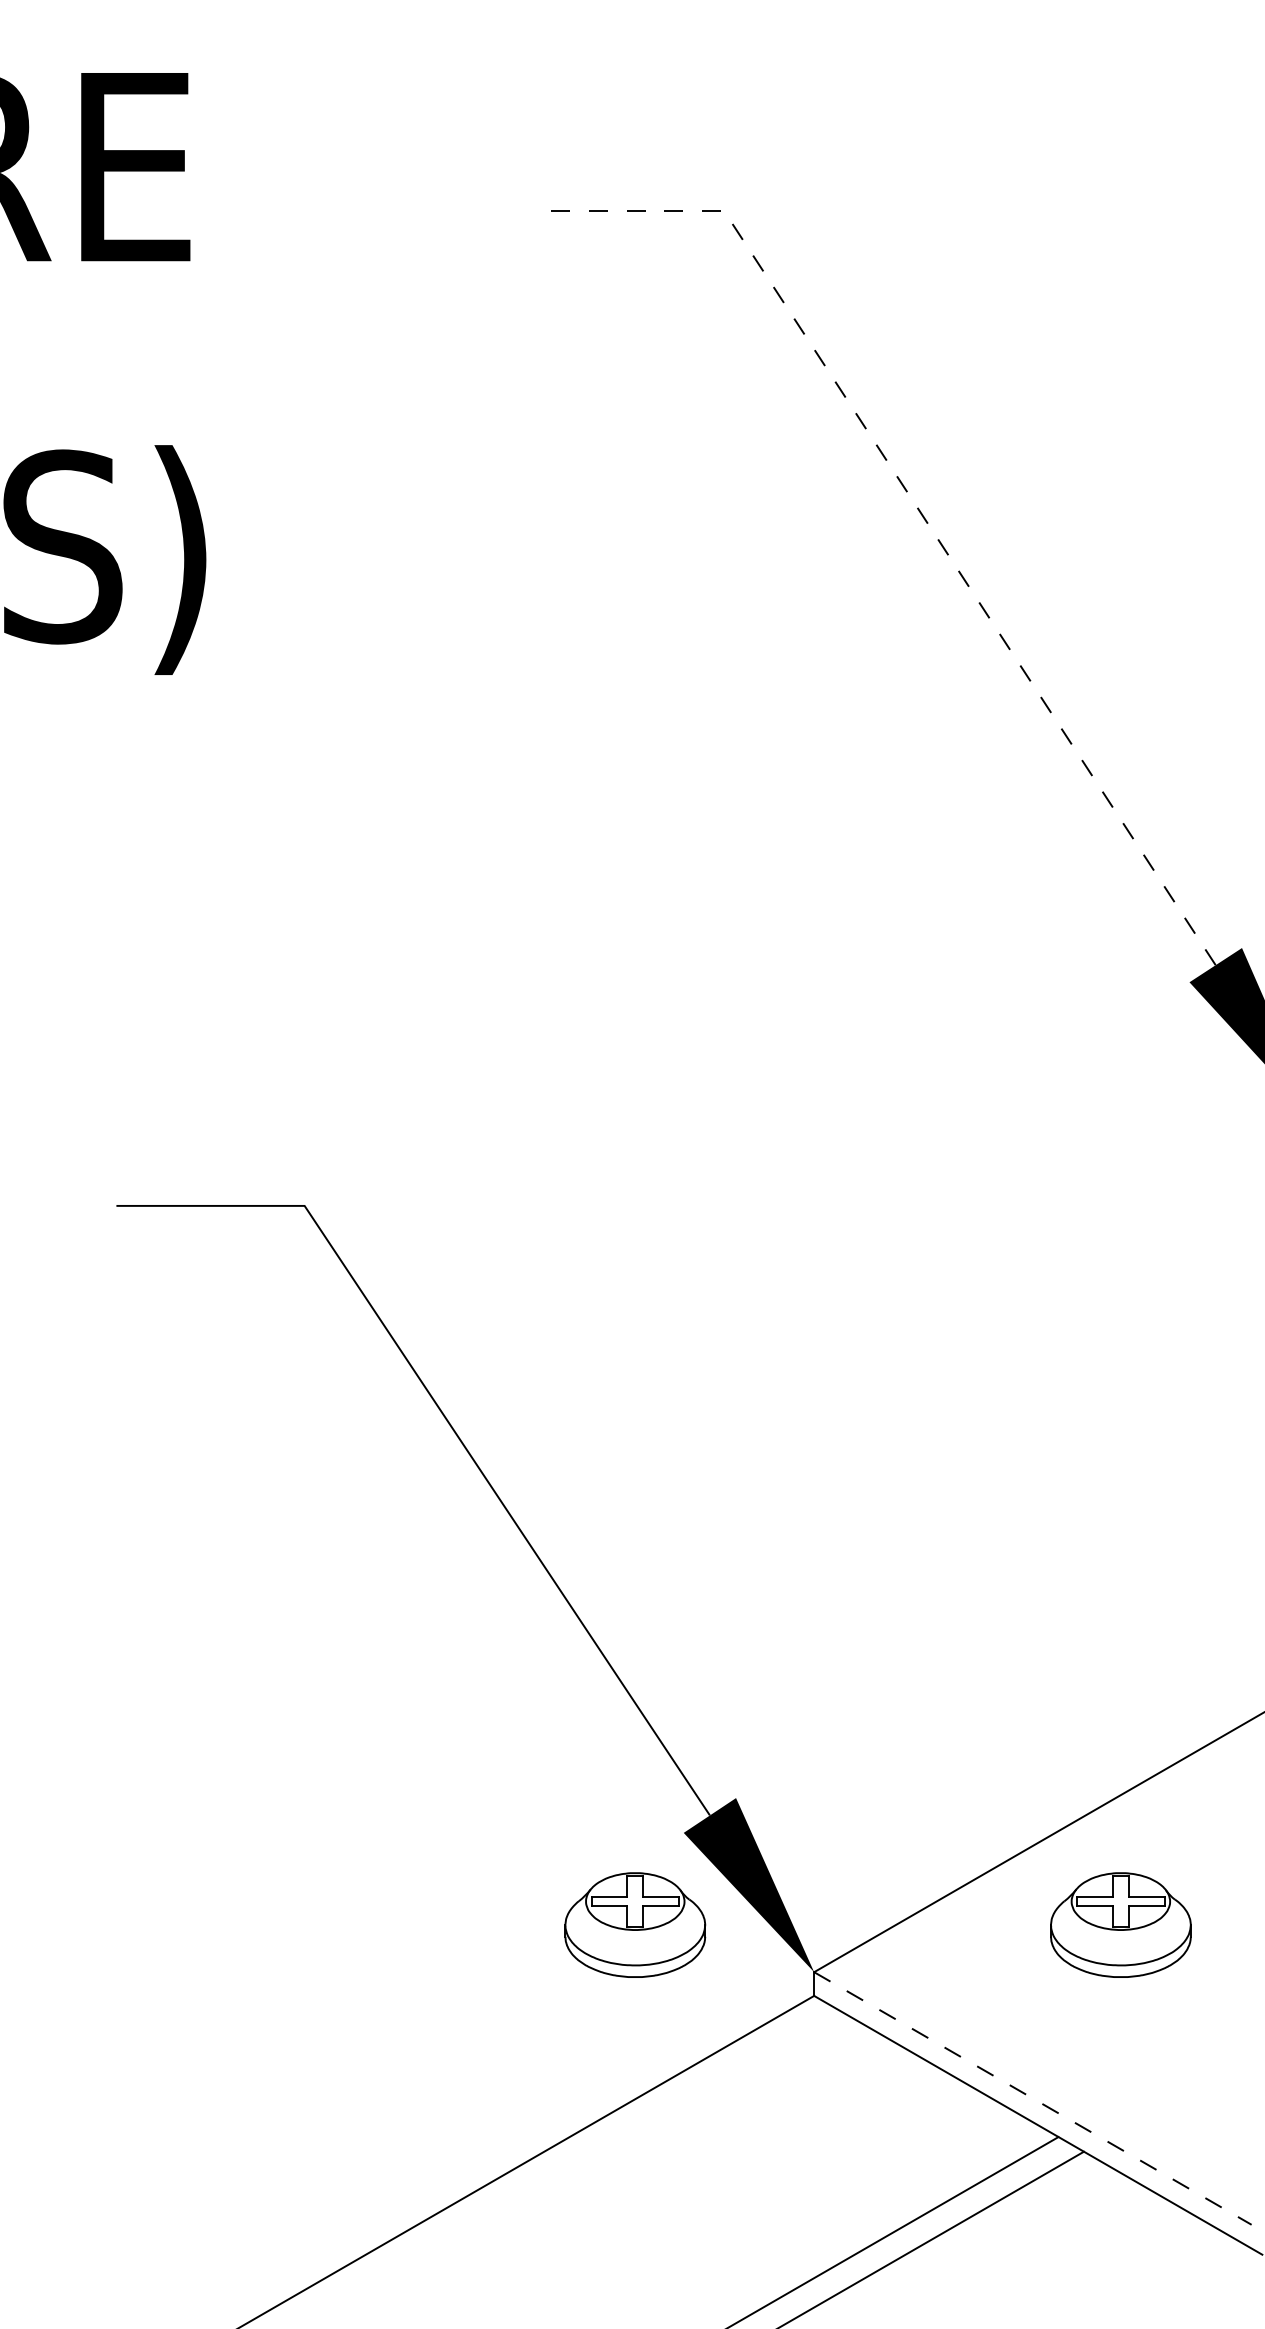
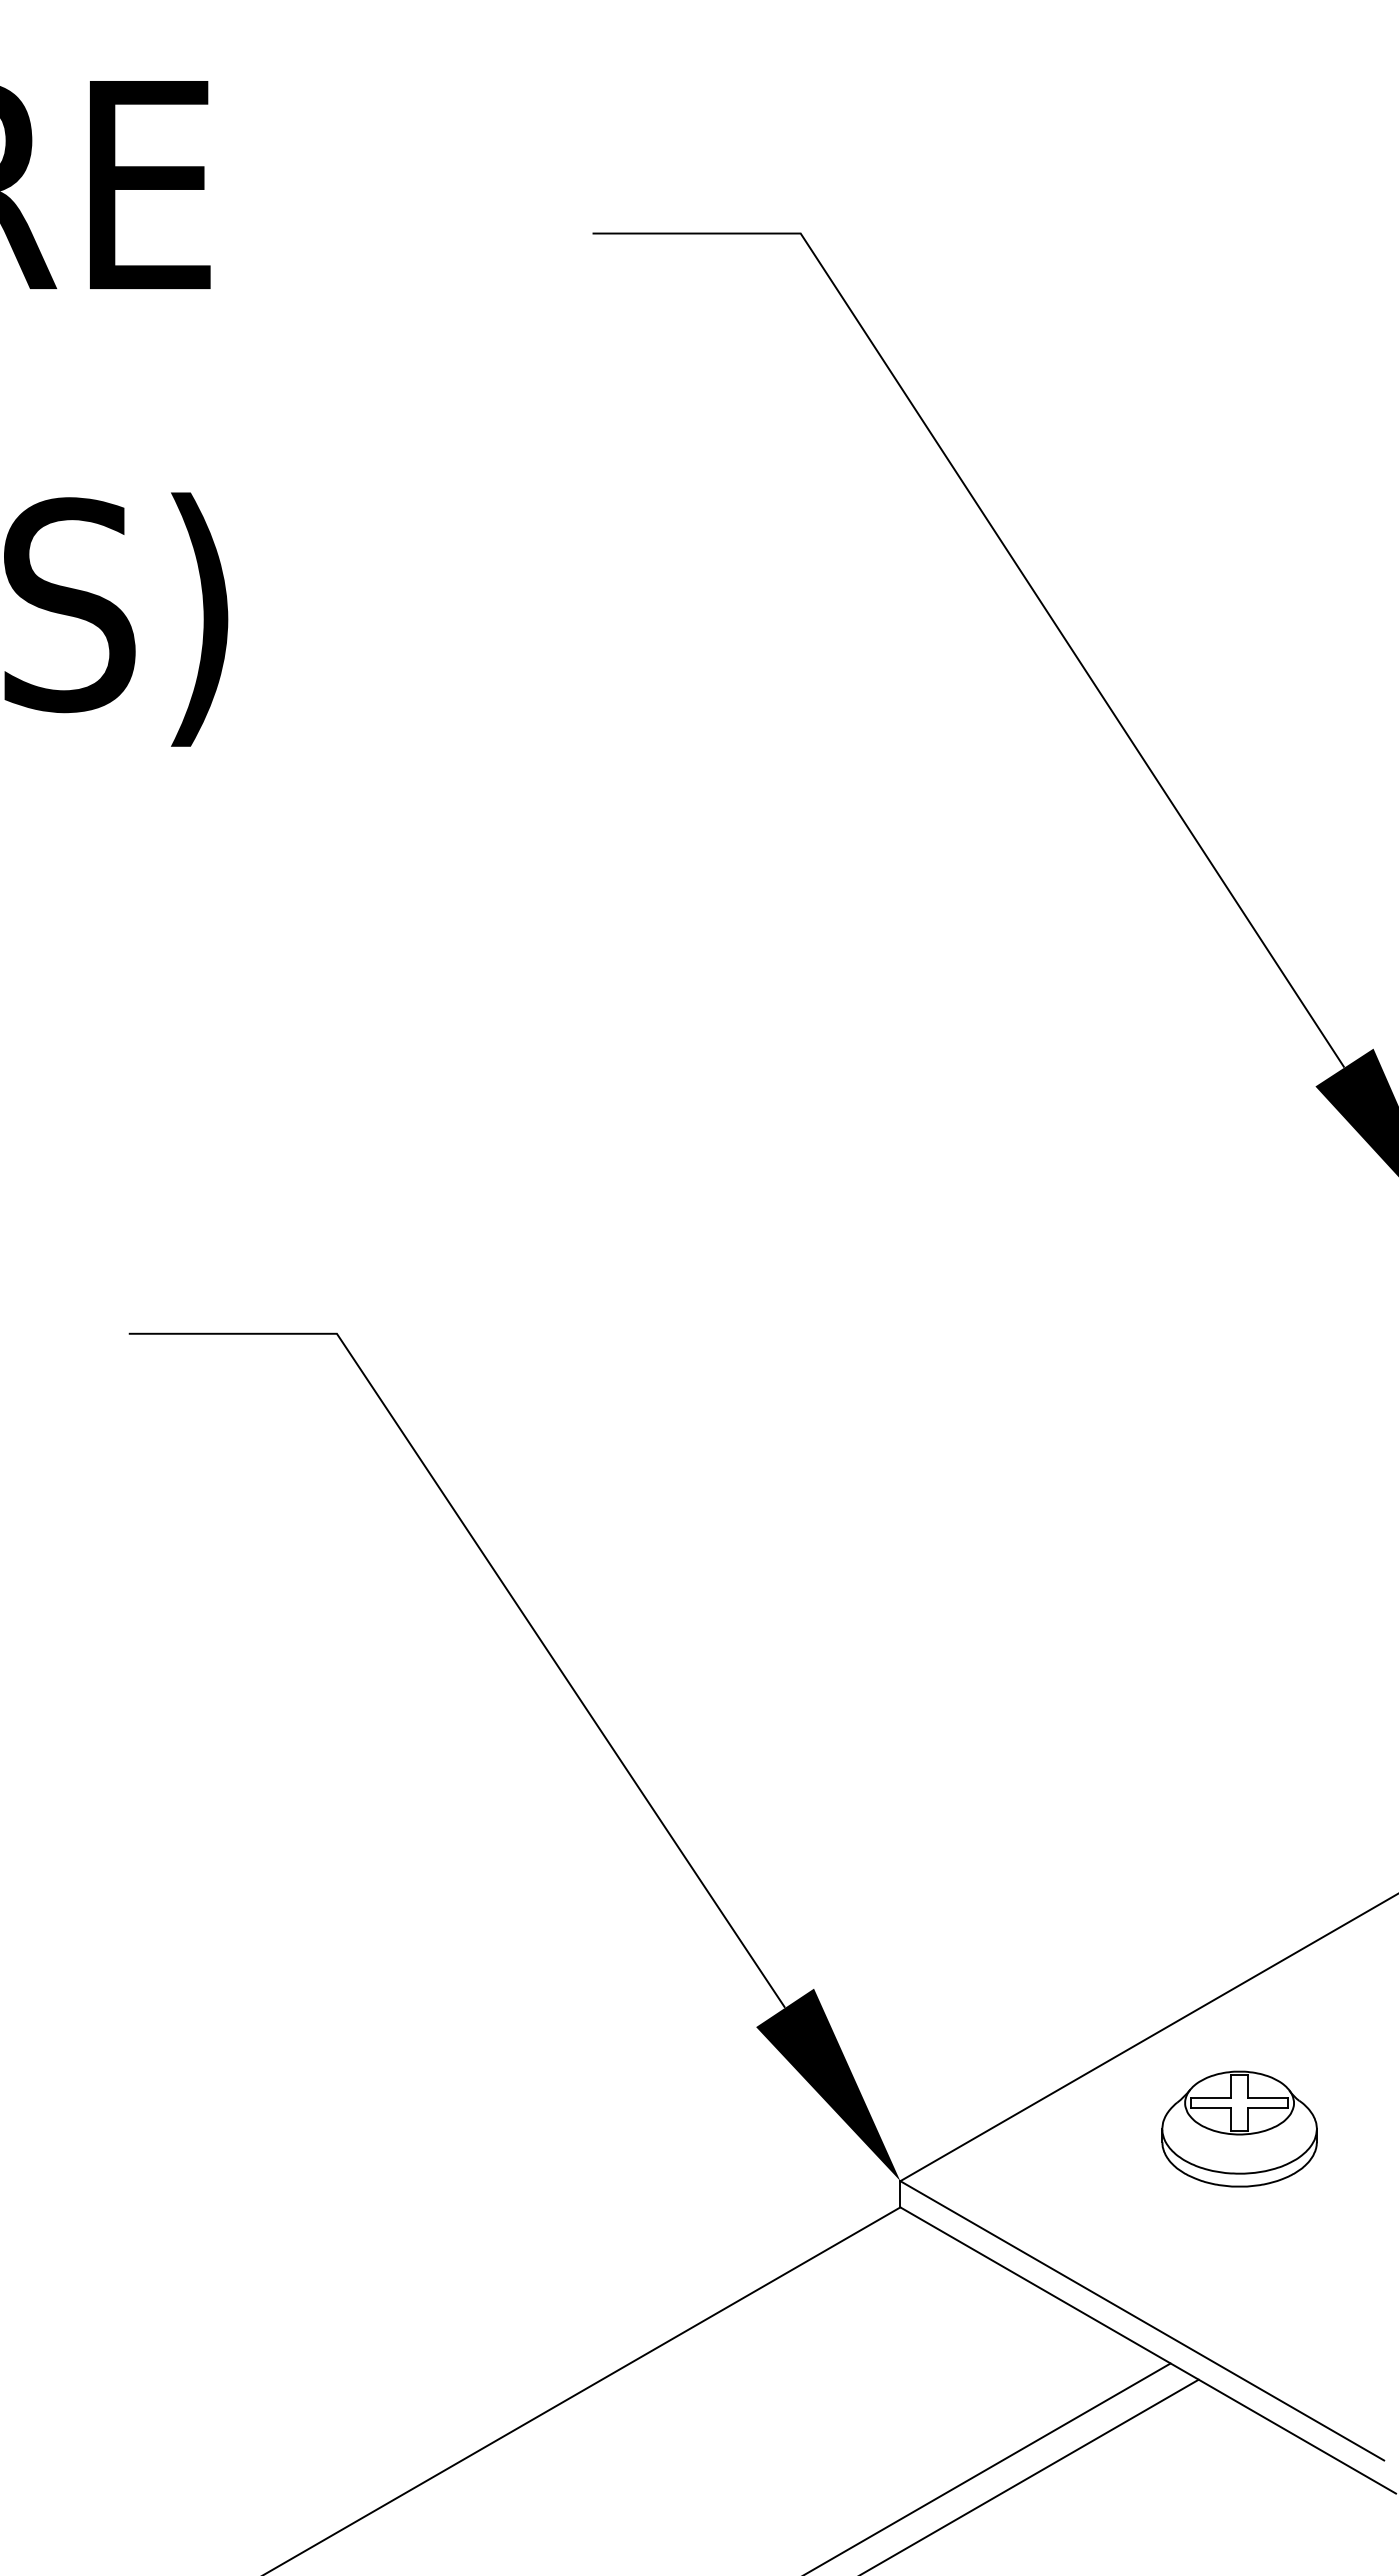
line: (918, 508) -> (1015, 562), dashed -> solid
part: (635, 1924) -> (702, 2128), removed
line: (1033, 2099) -> (1142, 2321), dashed -> solid

